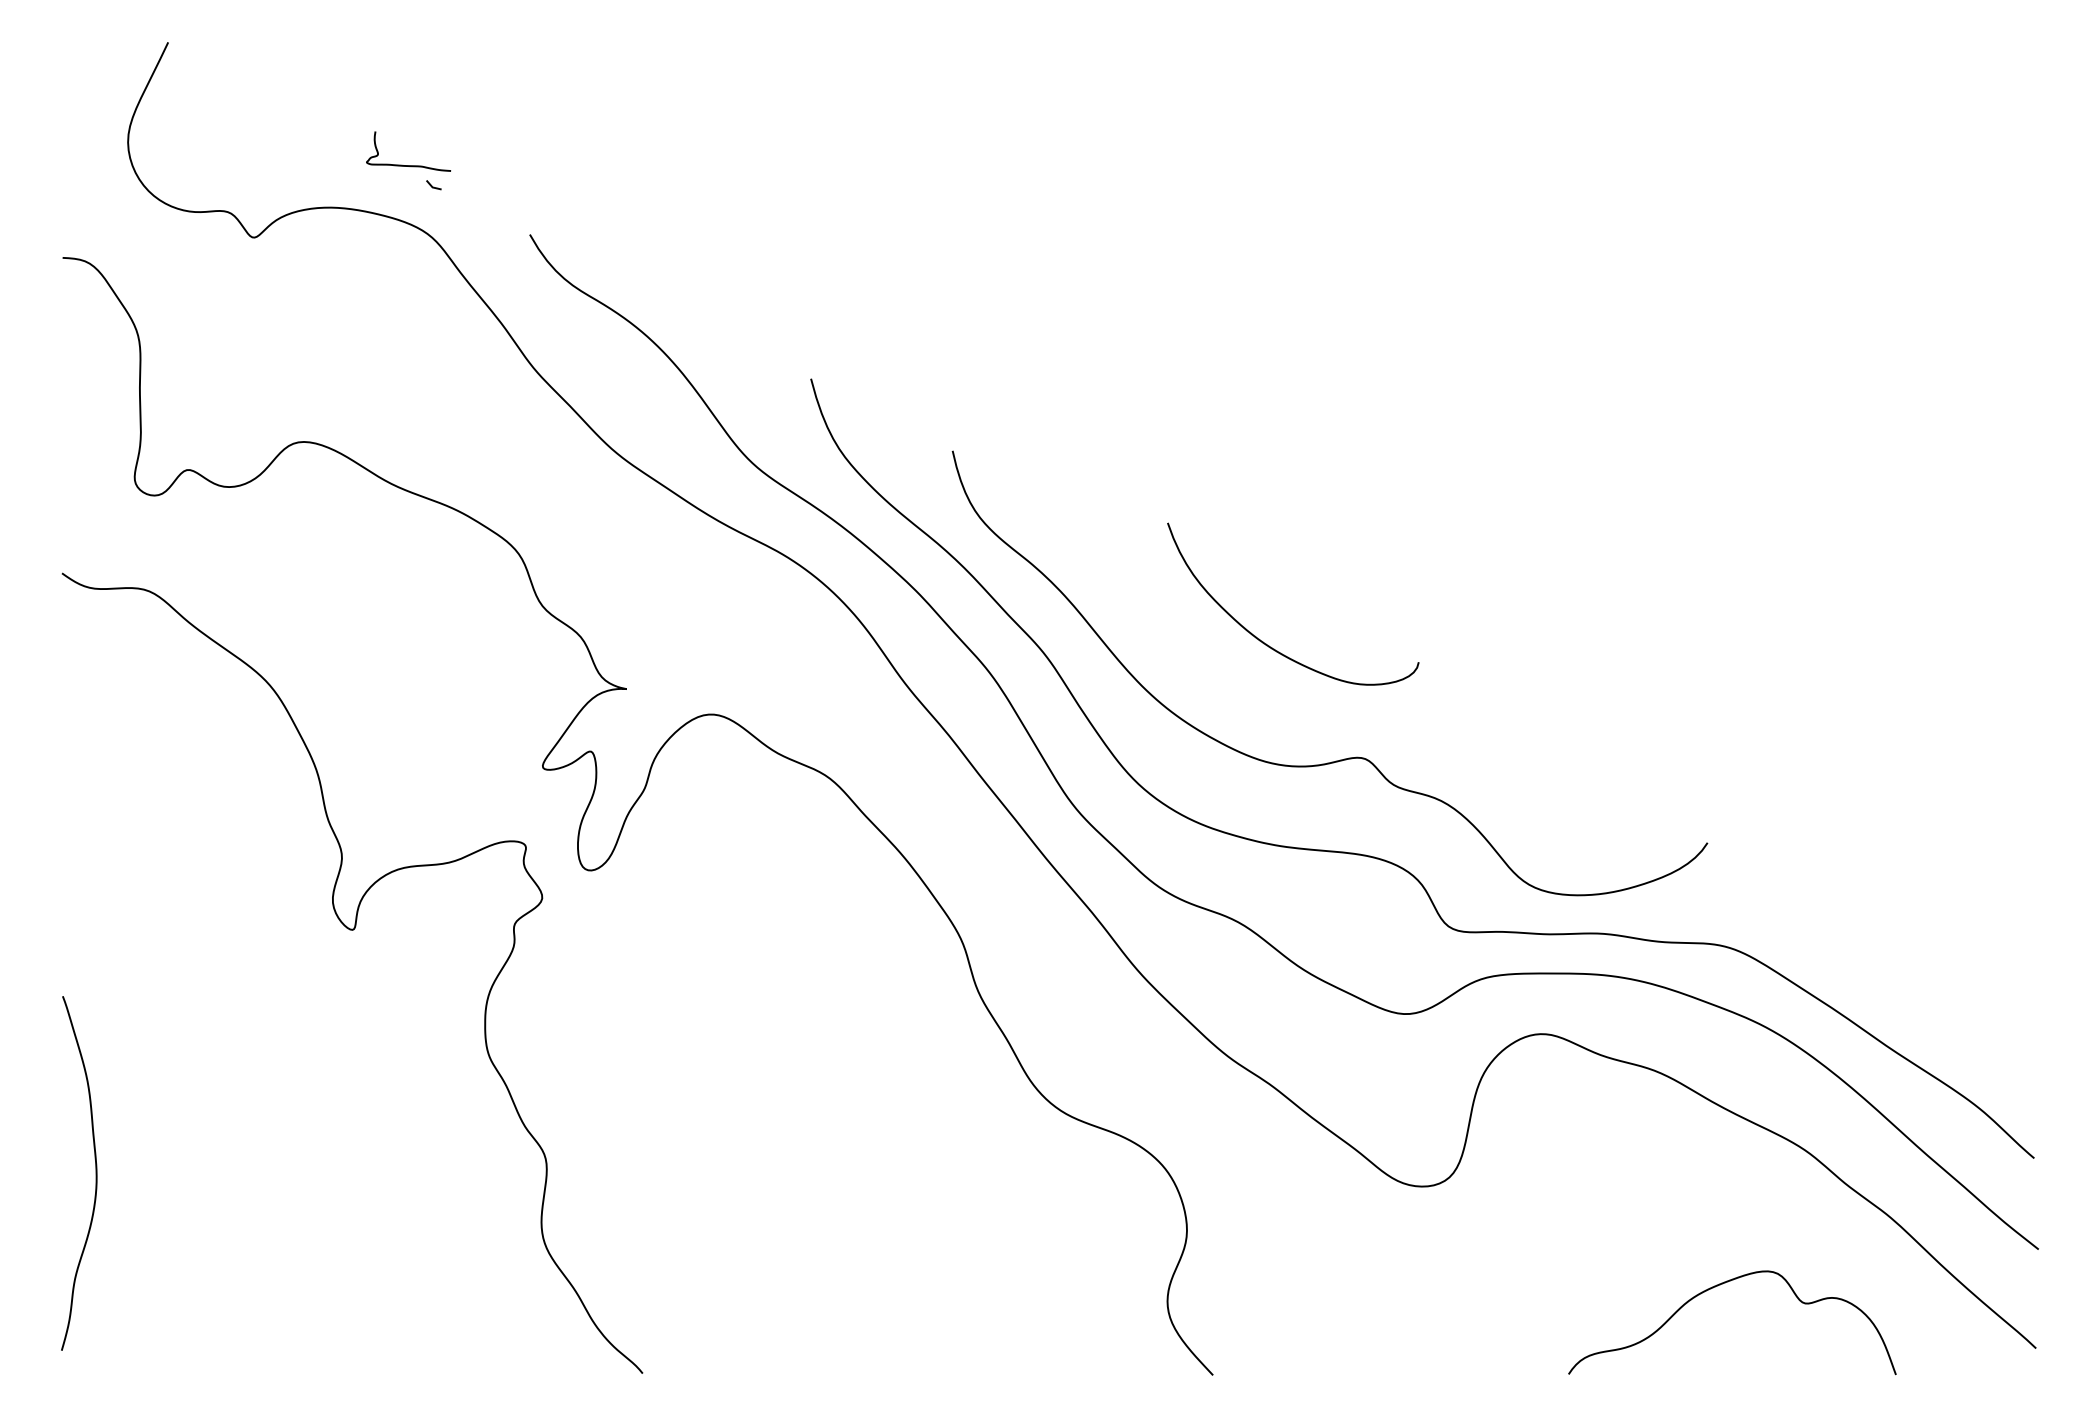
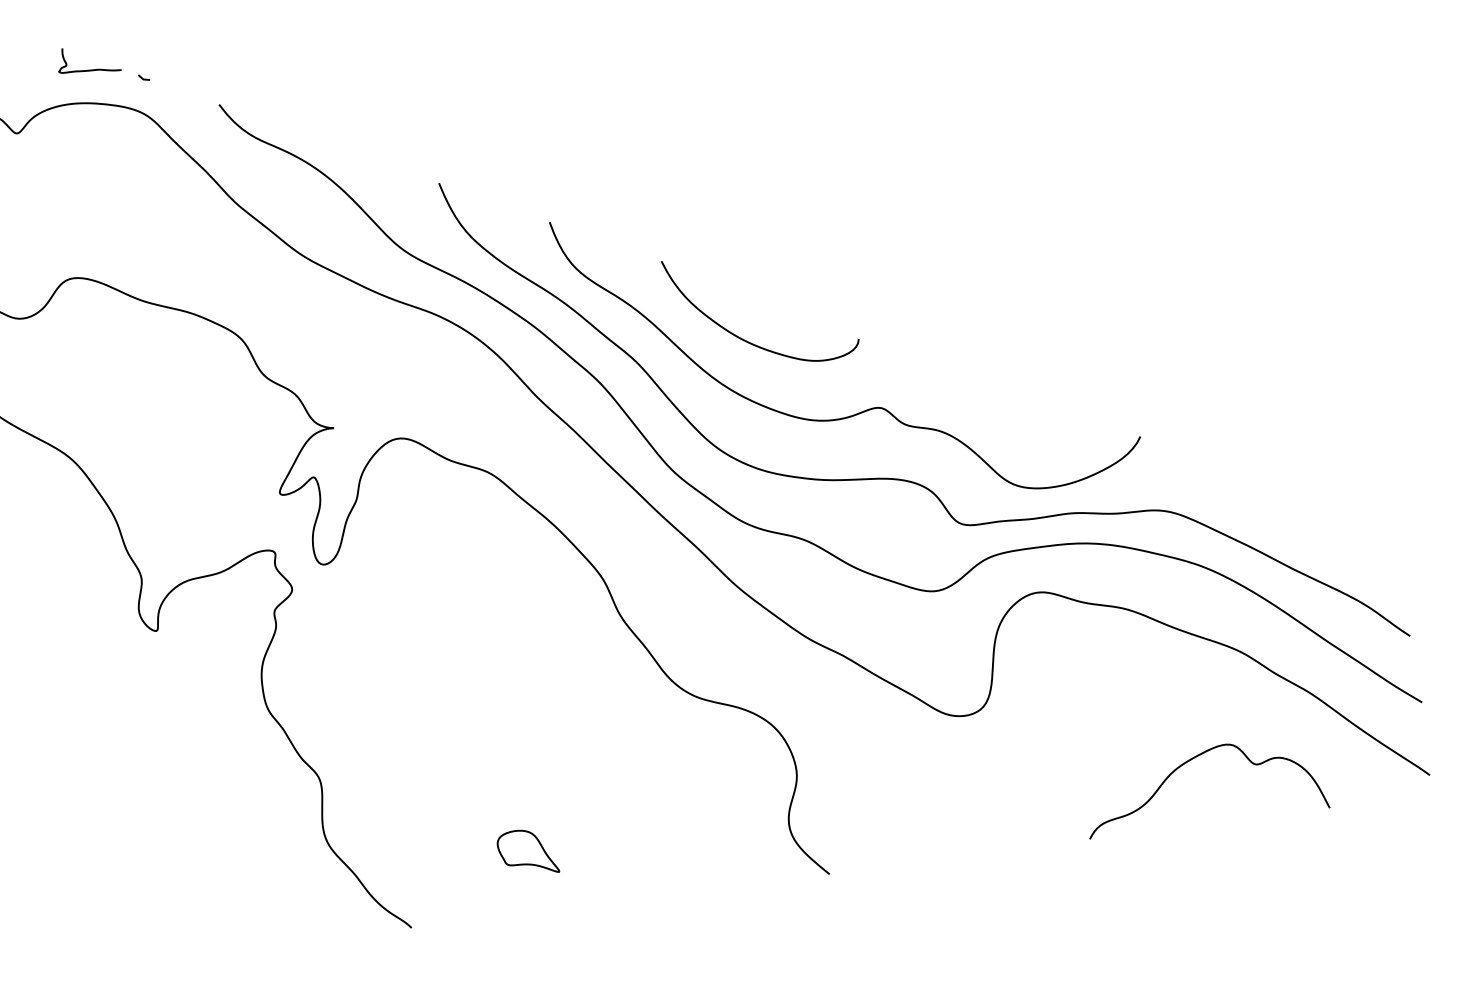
curve: (408, 165) -> (89, 70), moved
curve: (1266, 643) -> (745, 340), moved
part: (811, 1292) -> (527, 852), added

